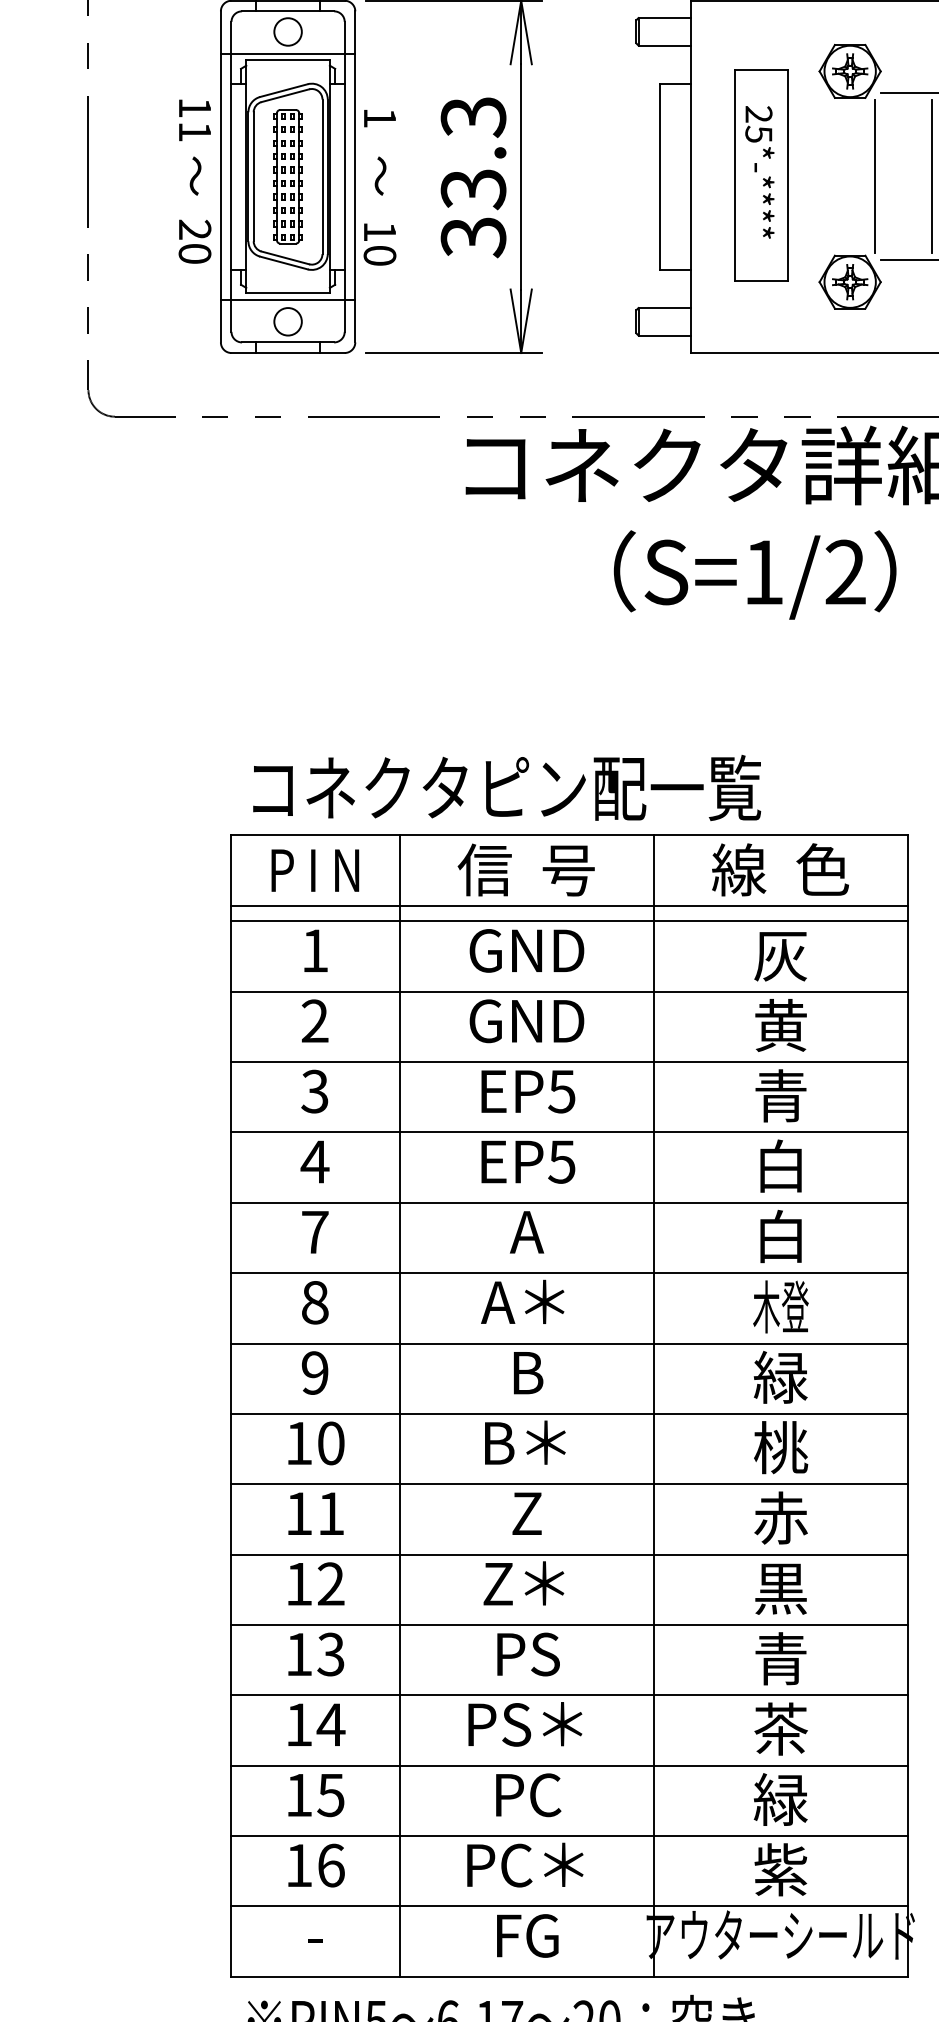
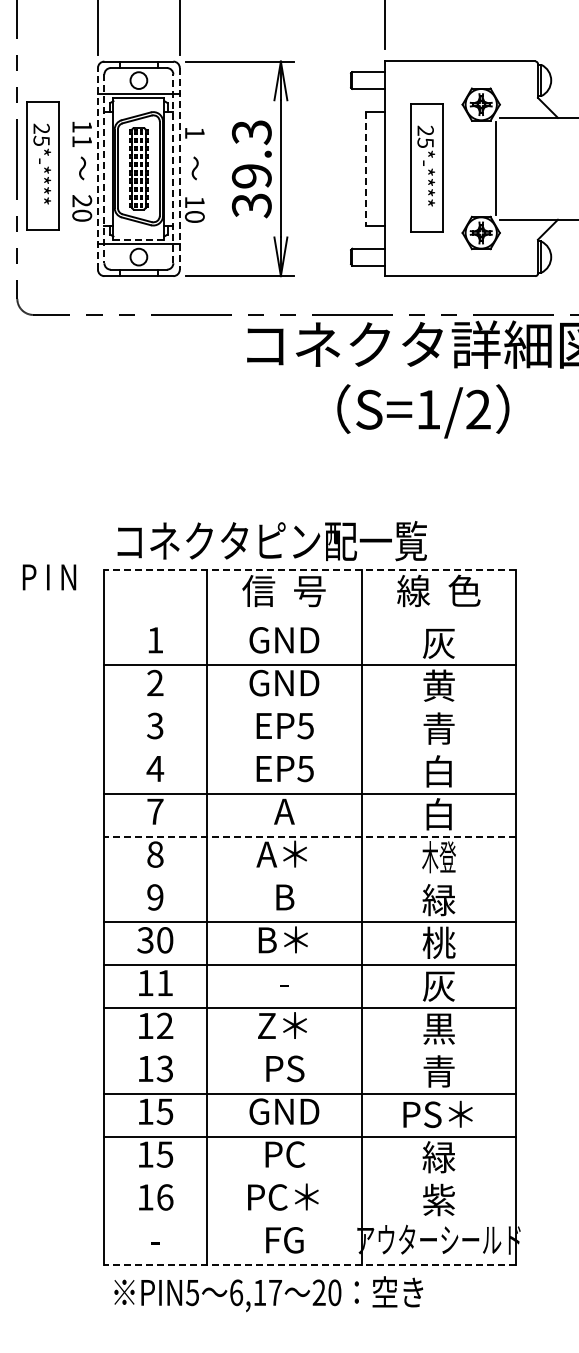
part: (129, 171) -> (42, 165), added
line: (220, 176) -> (97, 168), solid -> dashed
line: (344, 176) -> (173, 168), solid -> dashed
line: (354, 176) -> (179, 168), solid -> dashed
line: (660, 176) -> (365, 168), solid -> dashed
line: (932, 176) -> (531, 168), removed
line: (231, 177) -> (104, 169), solid -> dashed
text: (472, 189) -> (251, 176), 33.3 -> 39.3
line: (287, 292) -> (138, 239), solid -> dashed
line: (568, 834) -> (309, 569), solid -> dashed
text: (315, 870) -> (49, 577), moved
line: (568, 905) -> (309, 612), removed
line: (568, 921) -> (309, 622), removed
line: (568, 1062) -> (309, 708), removed
line: (568, 1131) -> (309, 750), removed
line: (568, 1272) -> (309, 836), solid -> dashed
line: (568, 1343) -> (309, 879), removed
text: (298, 1443) -> (145, 940), 10 -> 30
text: (527, 1512) -> (284, 982), Z -> -
text: (781, 1517) -> (439, 985), 赤 -> 灰
line: (568, 1624) -> (309, 1050), removed
text: (525, 1722) -> (283, 1110), PS＊ -> GND
text: (330, 1724) -> (164, 1111), 14 -> 15
text: (778, 1729) -> (437, 1114), 茶 -> PS＊
line: (568, 1836) -> (309, 1179), removed
line: (568, 1906) -> (309, 1222), removed
line: (568, 1977) -> (309, 1265), solid -> dashed

